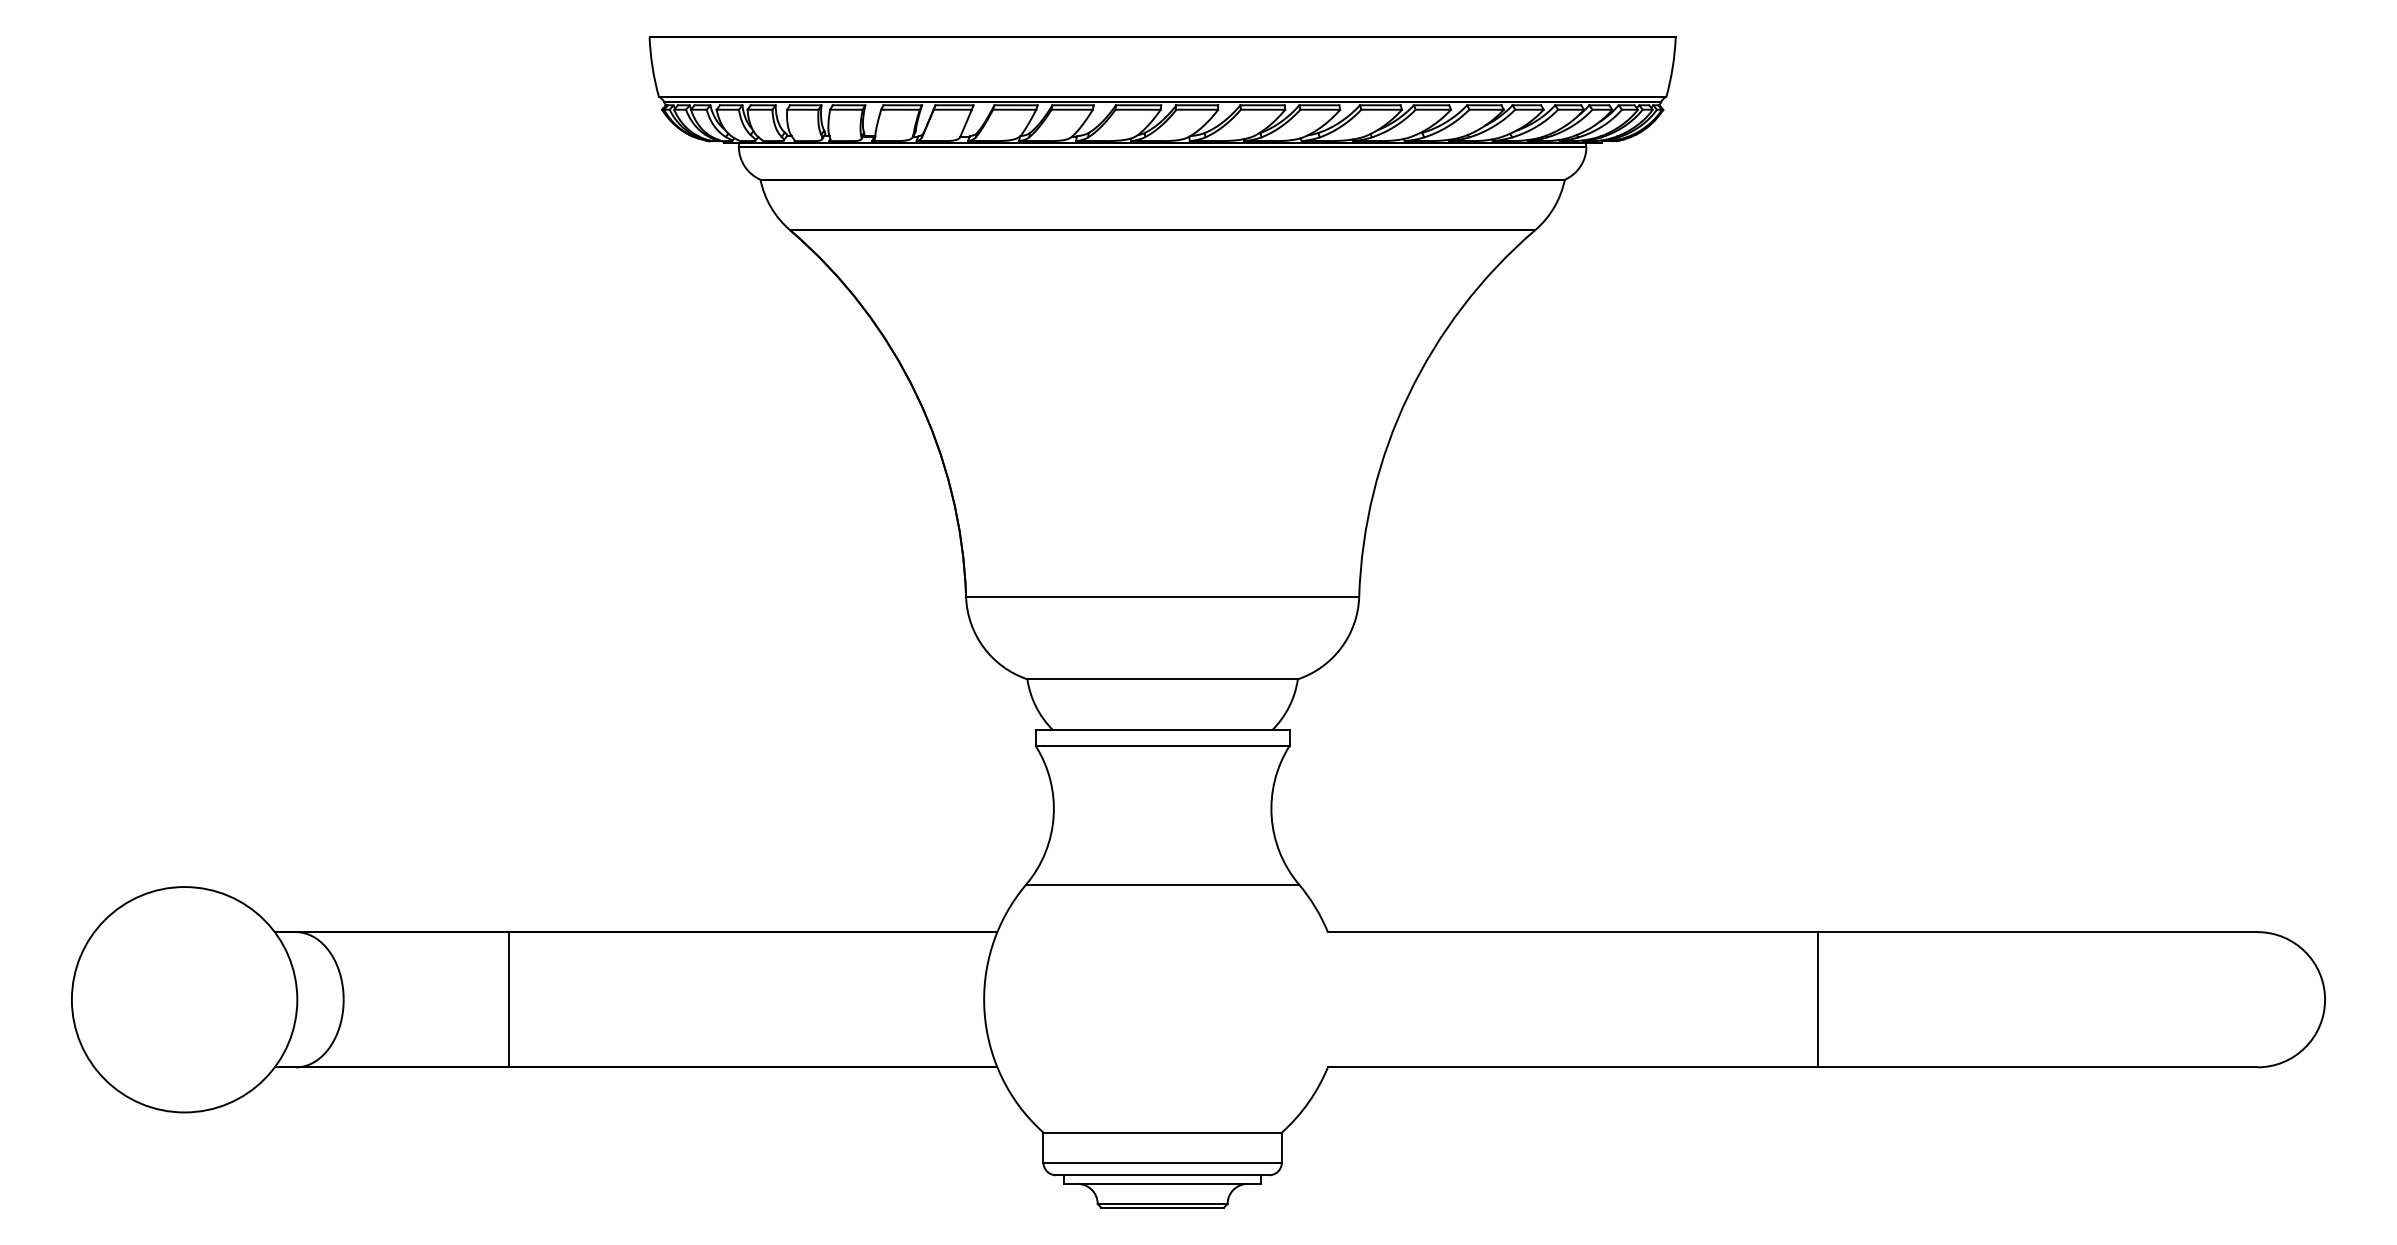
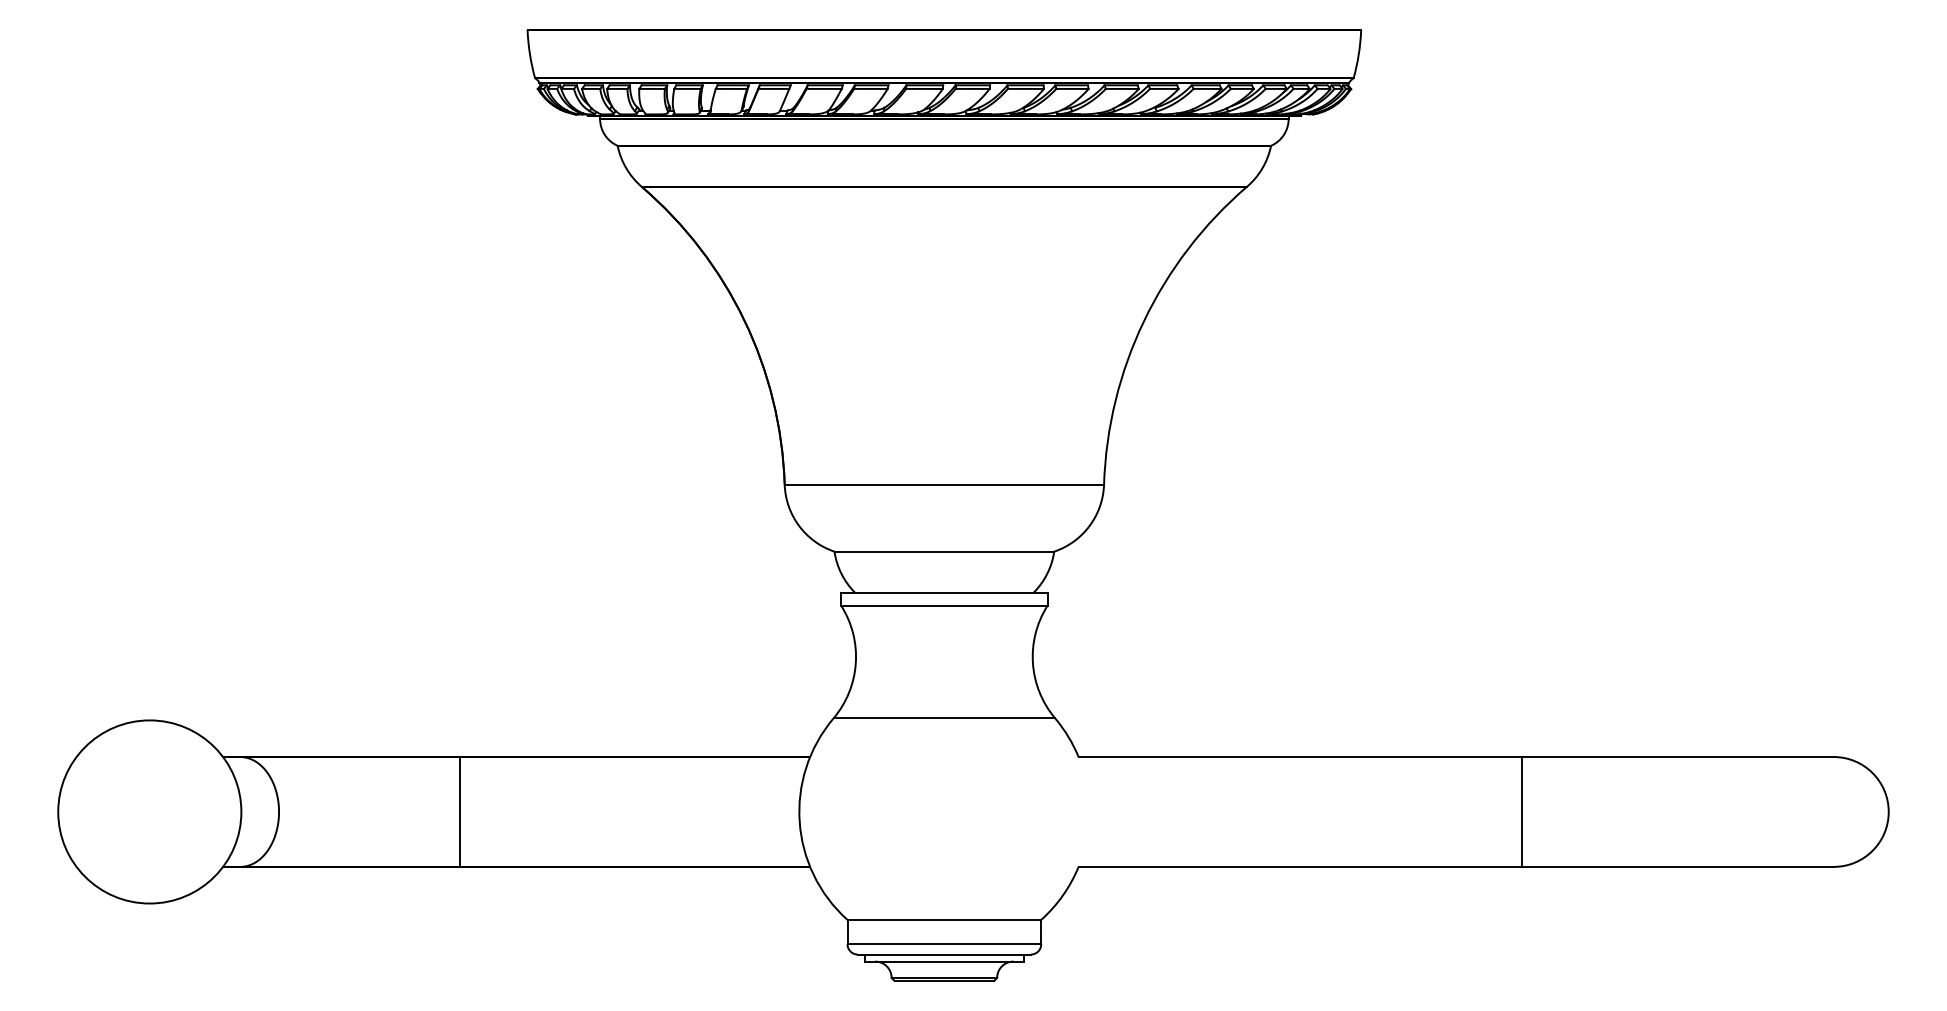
line: (508, 999) -> (460, 811), moved
line: (1818, 999) -> (1522, 811), moved

